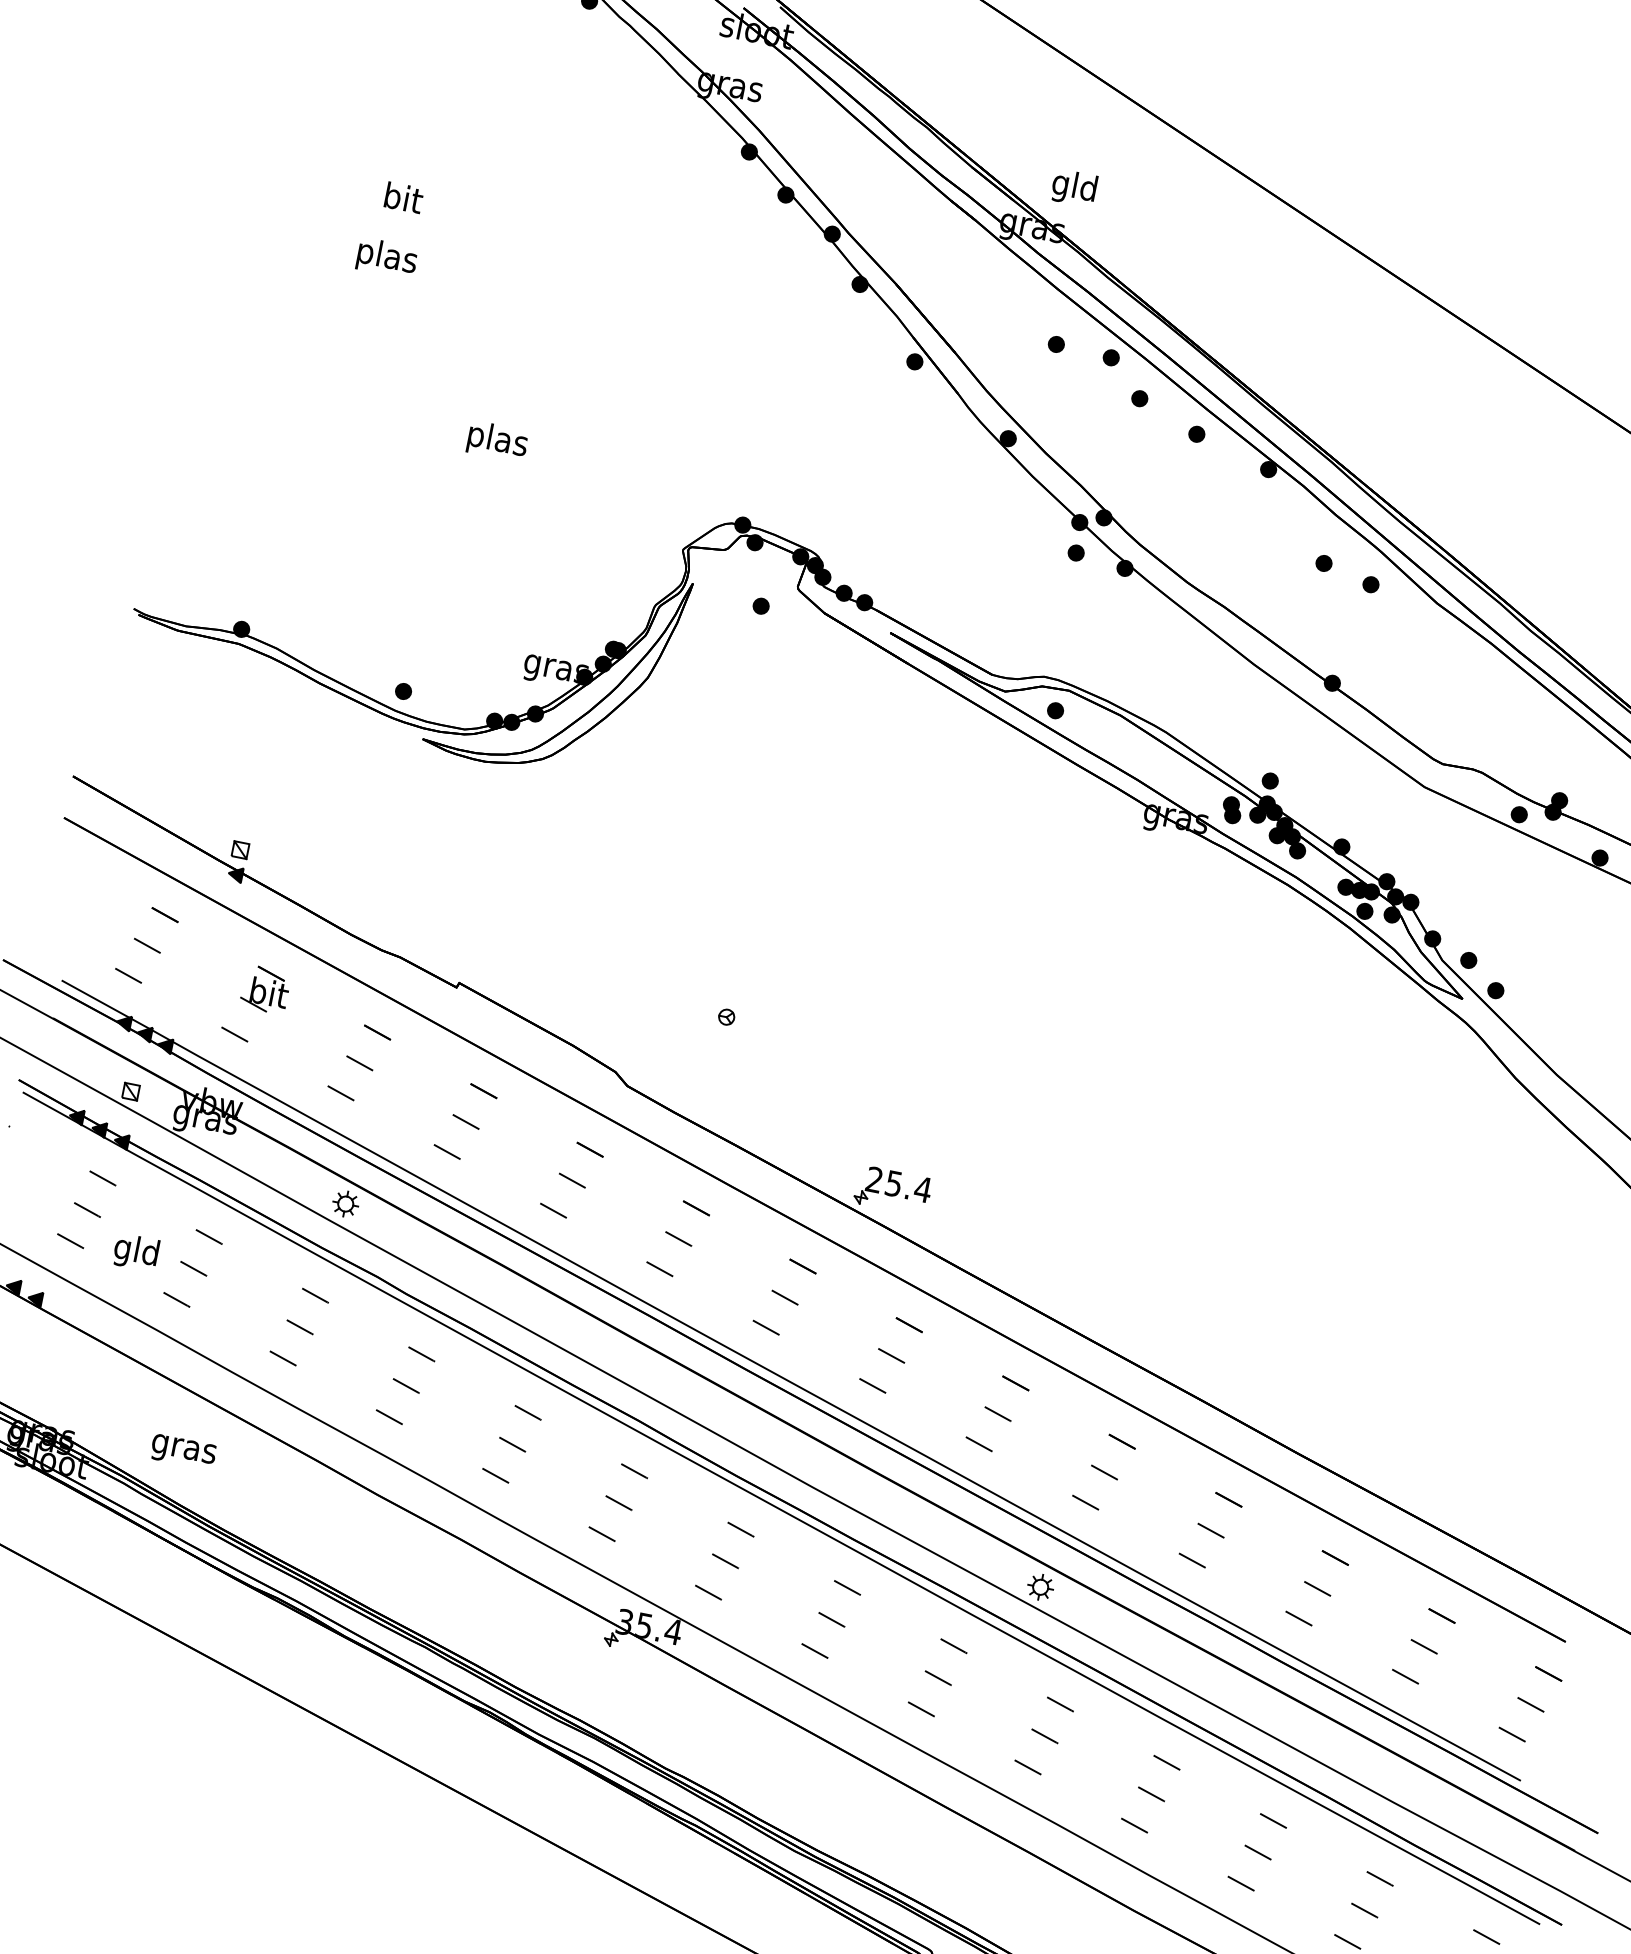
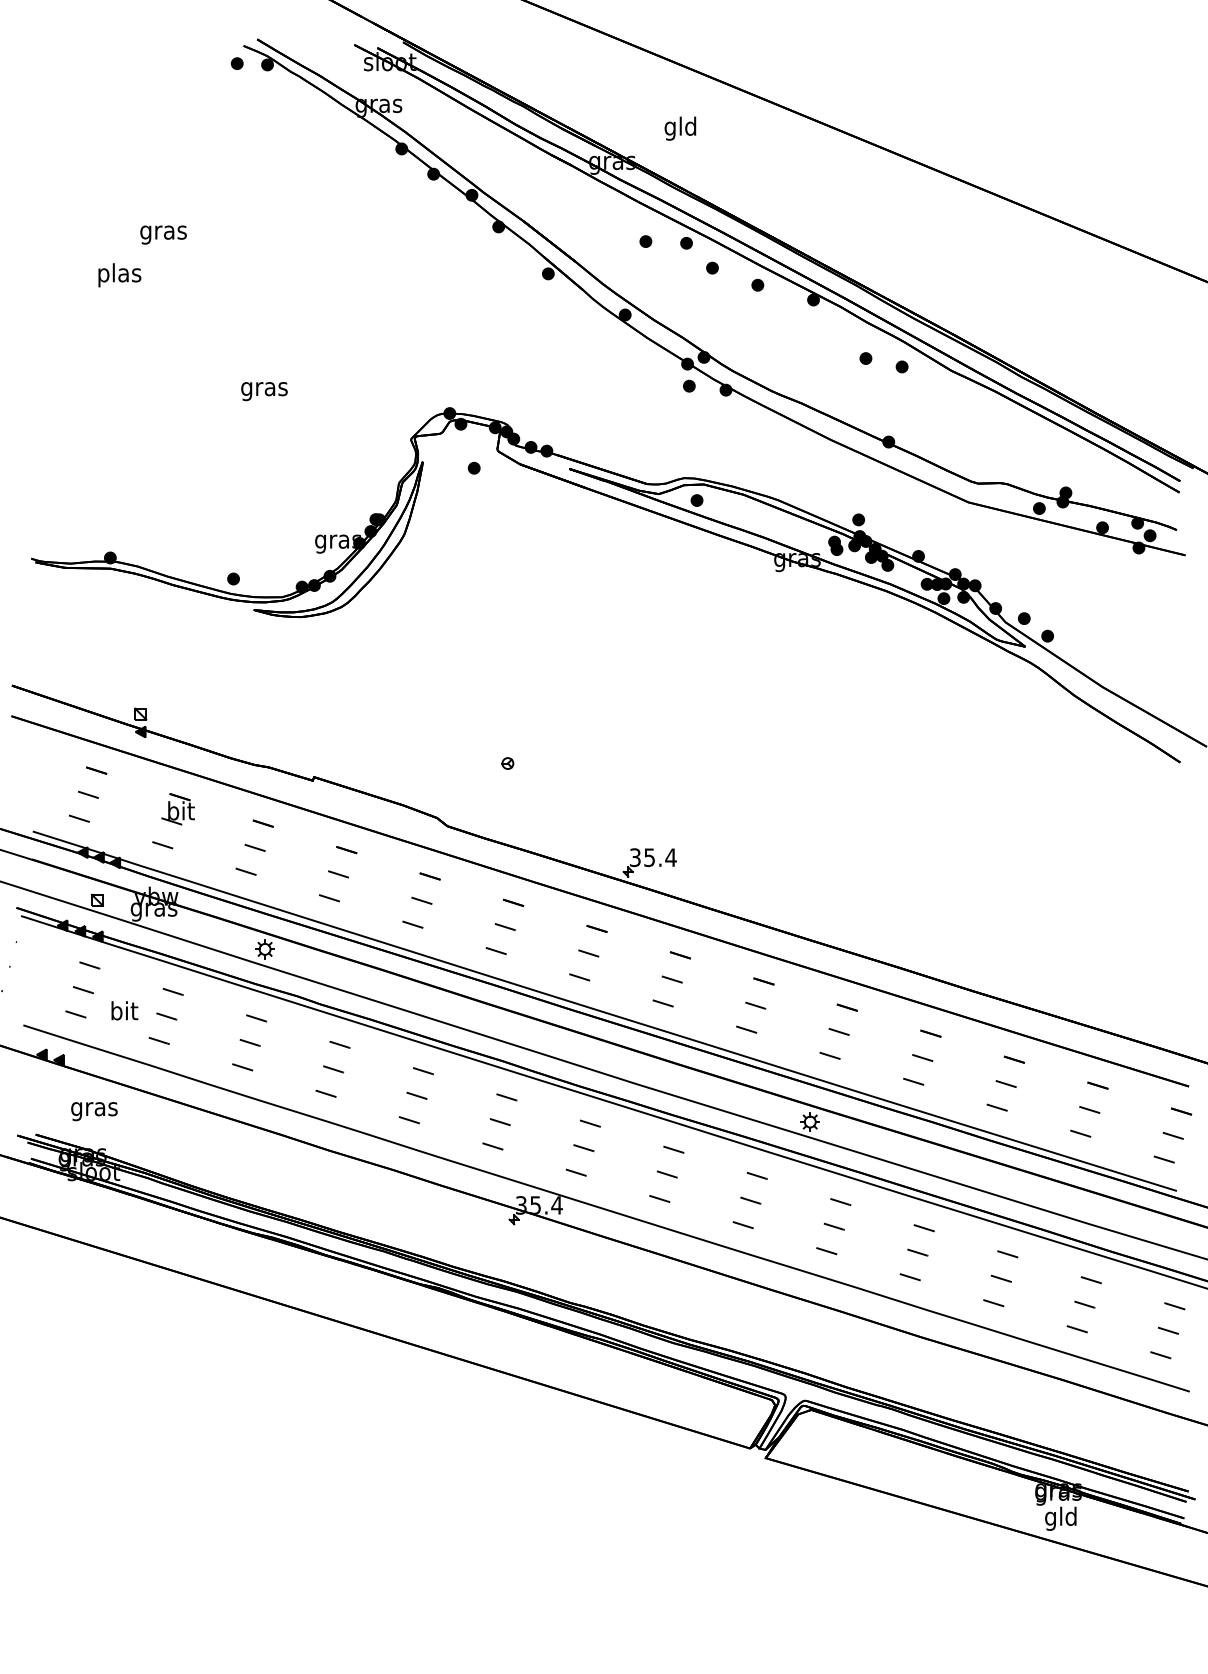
text: (1074, 187) -> (680, 128), moved
text: (402, 200) -> (163, 232), bit -> gras
text: (386, 258) -> (119, 275), moved
text: (497, 442) -> (264, 389), plas -> gras
text: (874, 1179) -> (635, 857), 25.4 -> 35.4
text: (135, 1252) -> (123, 1013), gld -> bit
text: (183, 1452) -> (94, 1111), moved

